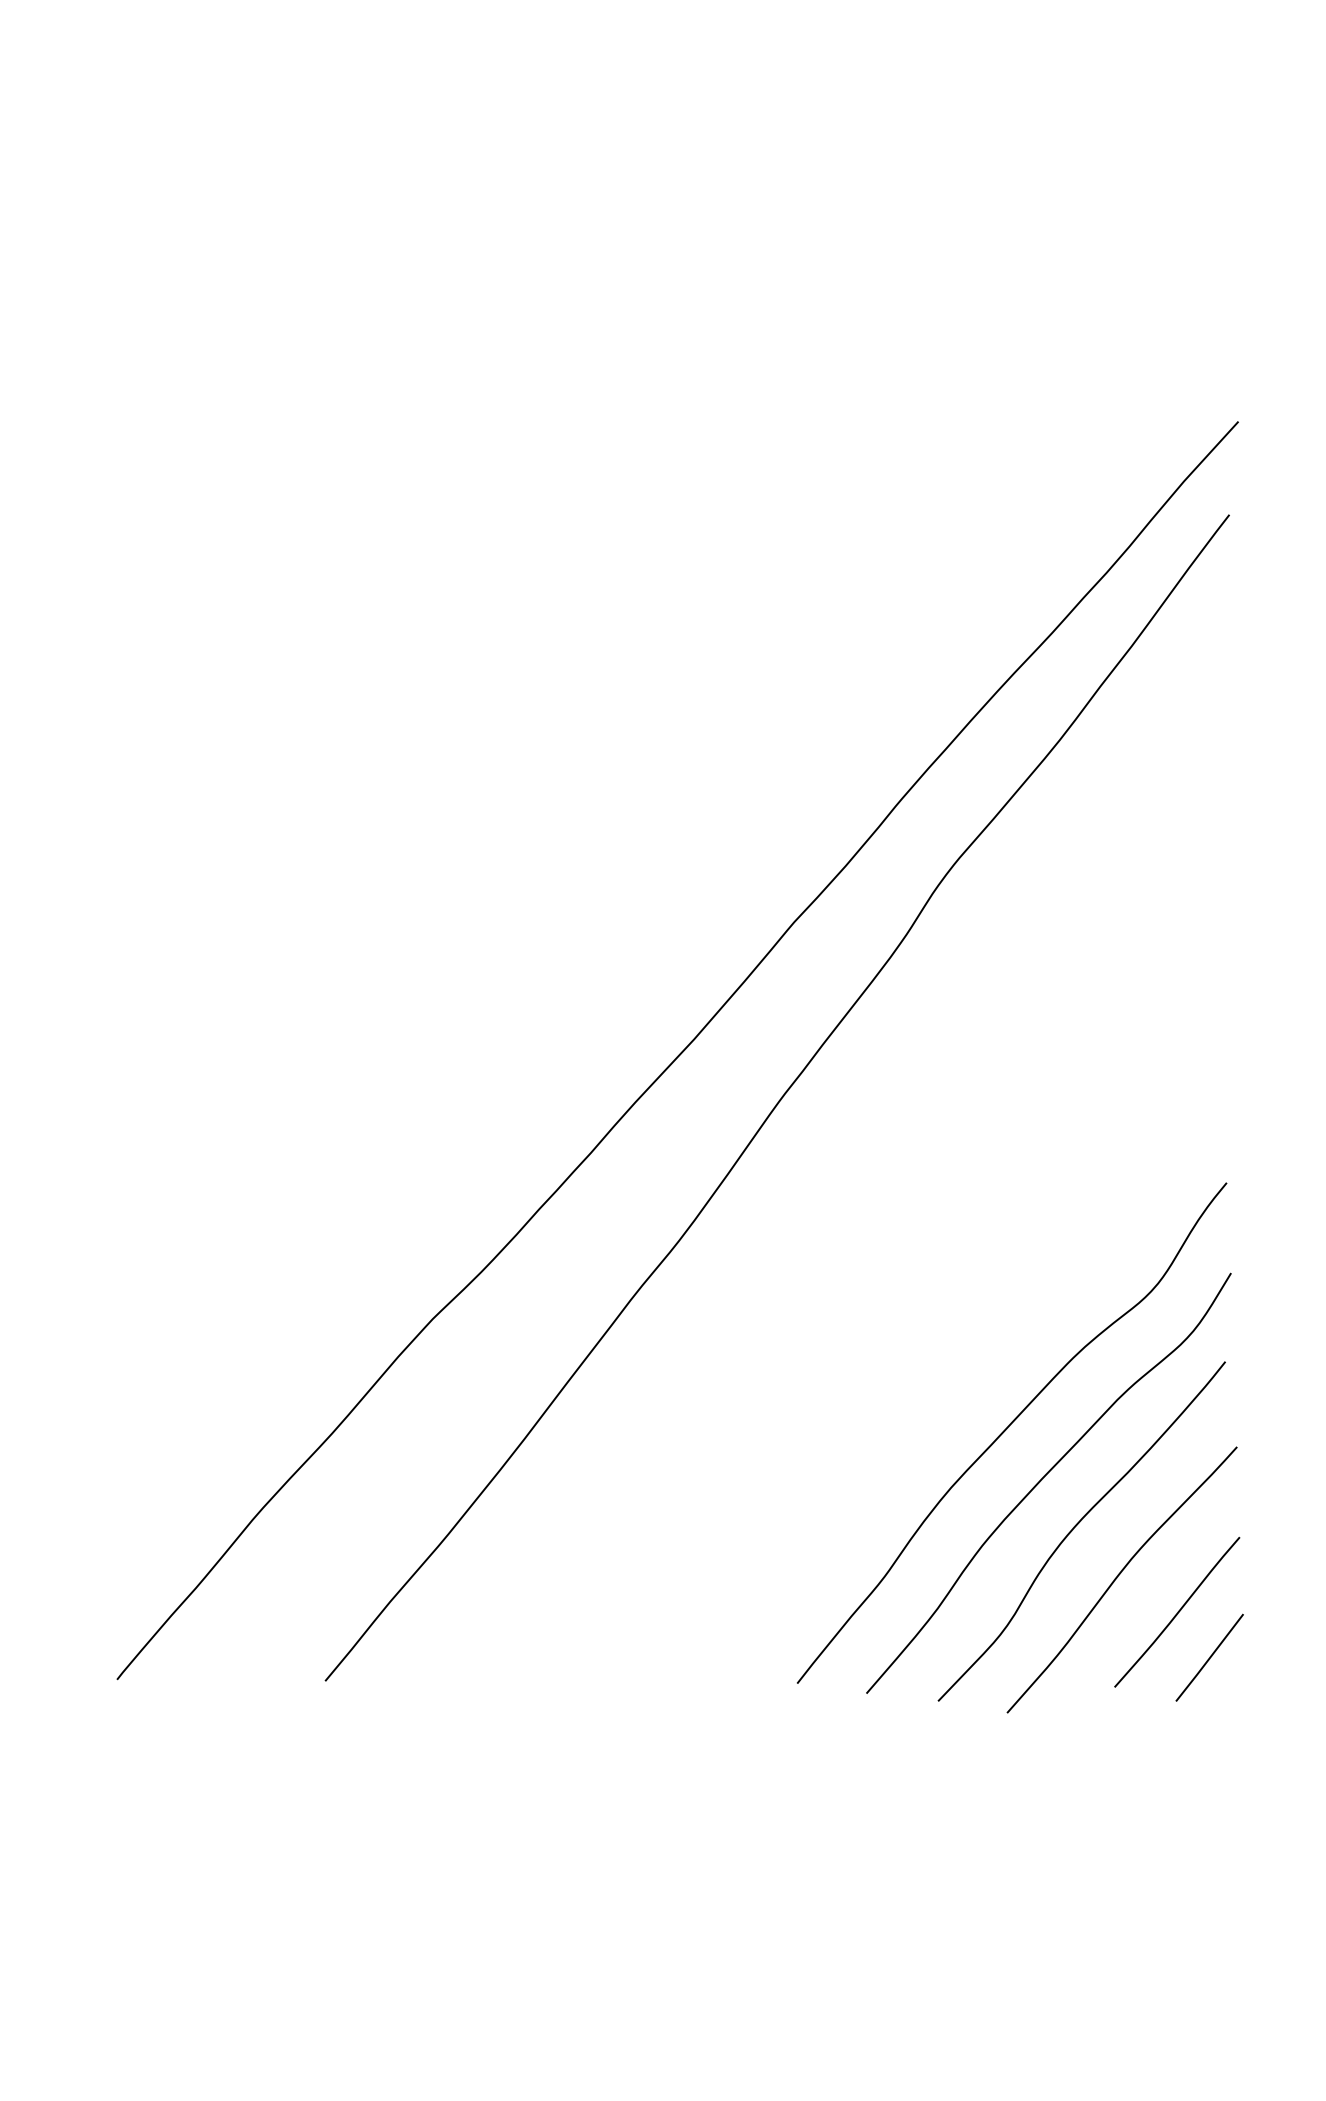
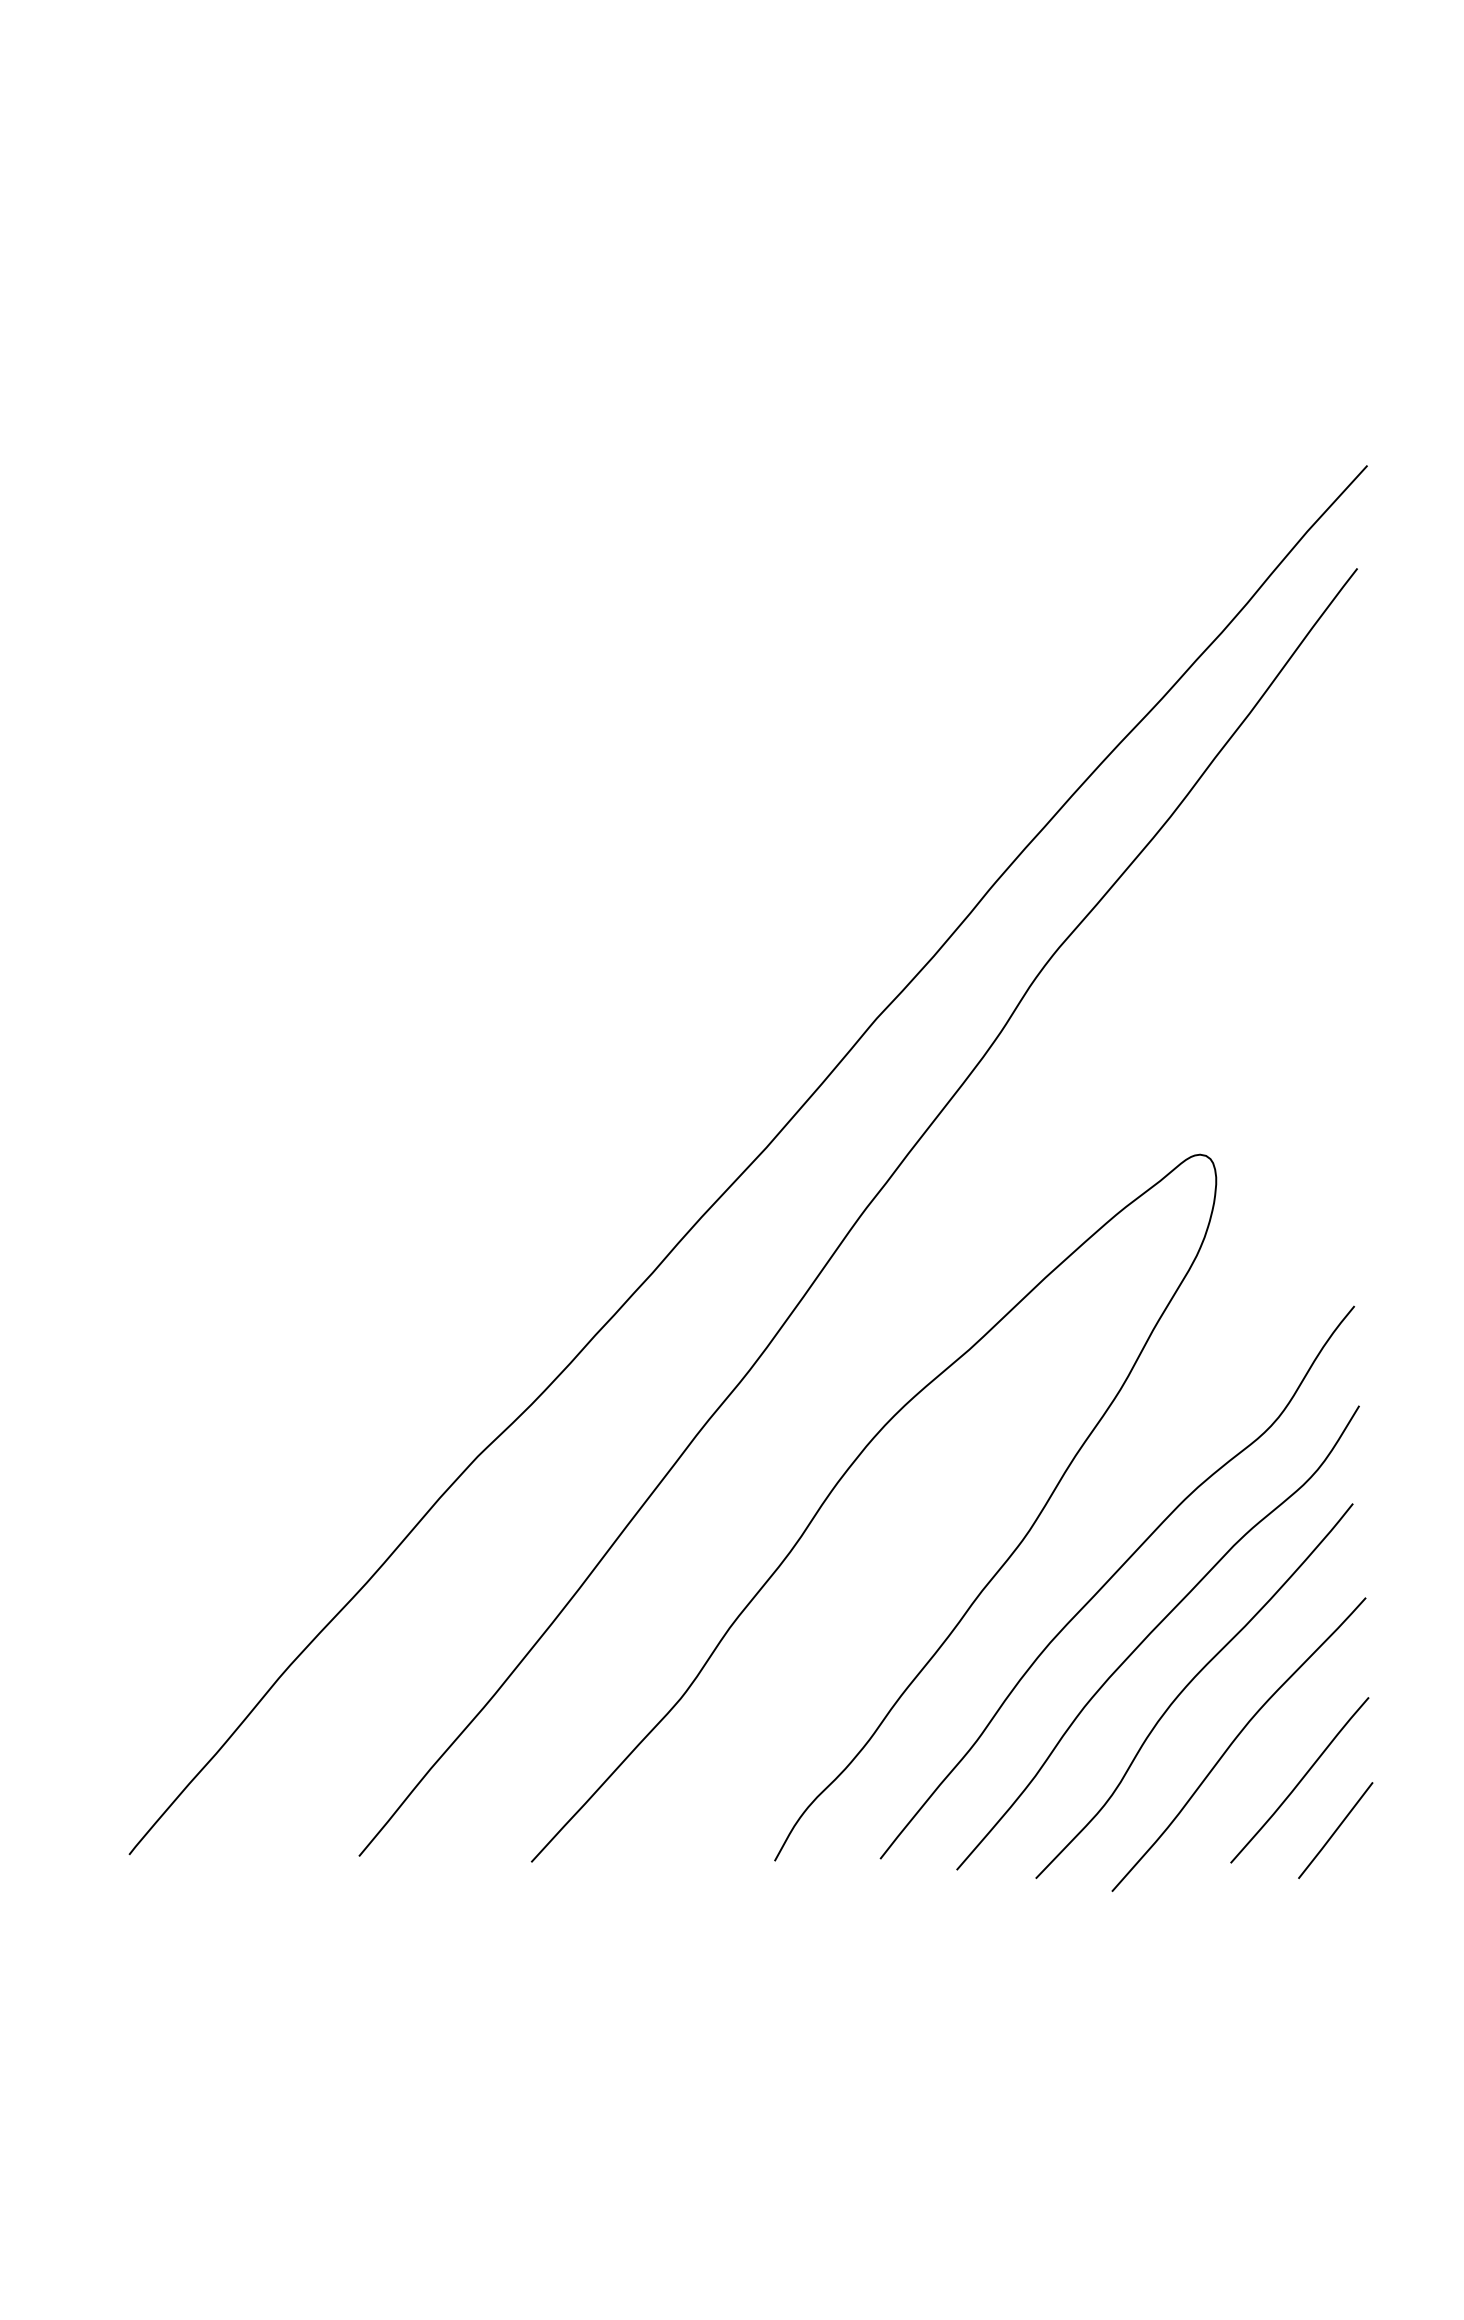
curve: (760, 1342) -> (839, 1482), added

